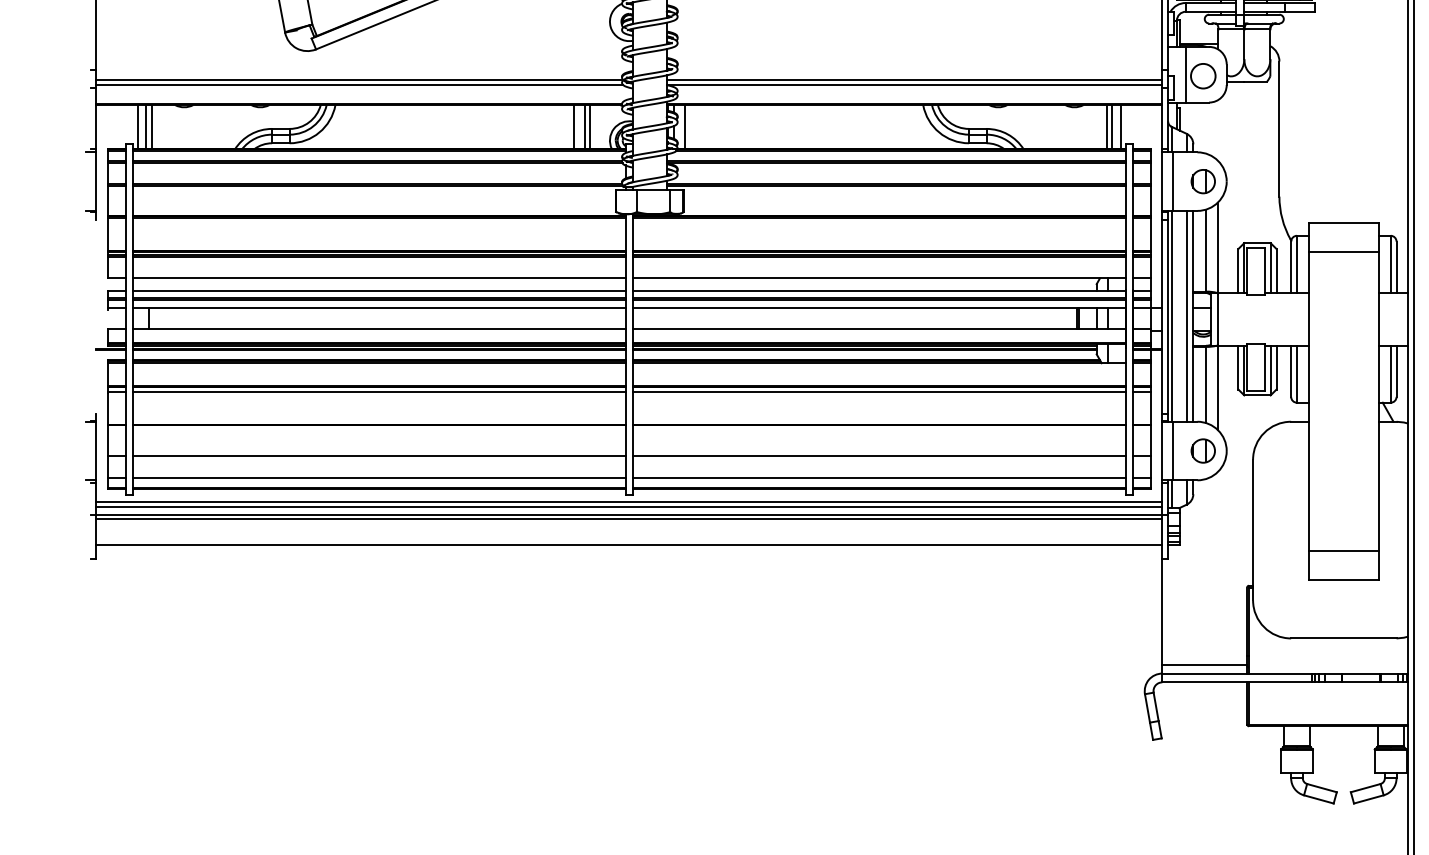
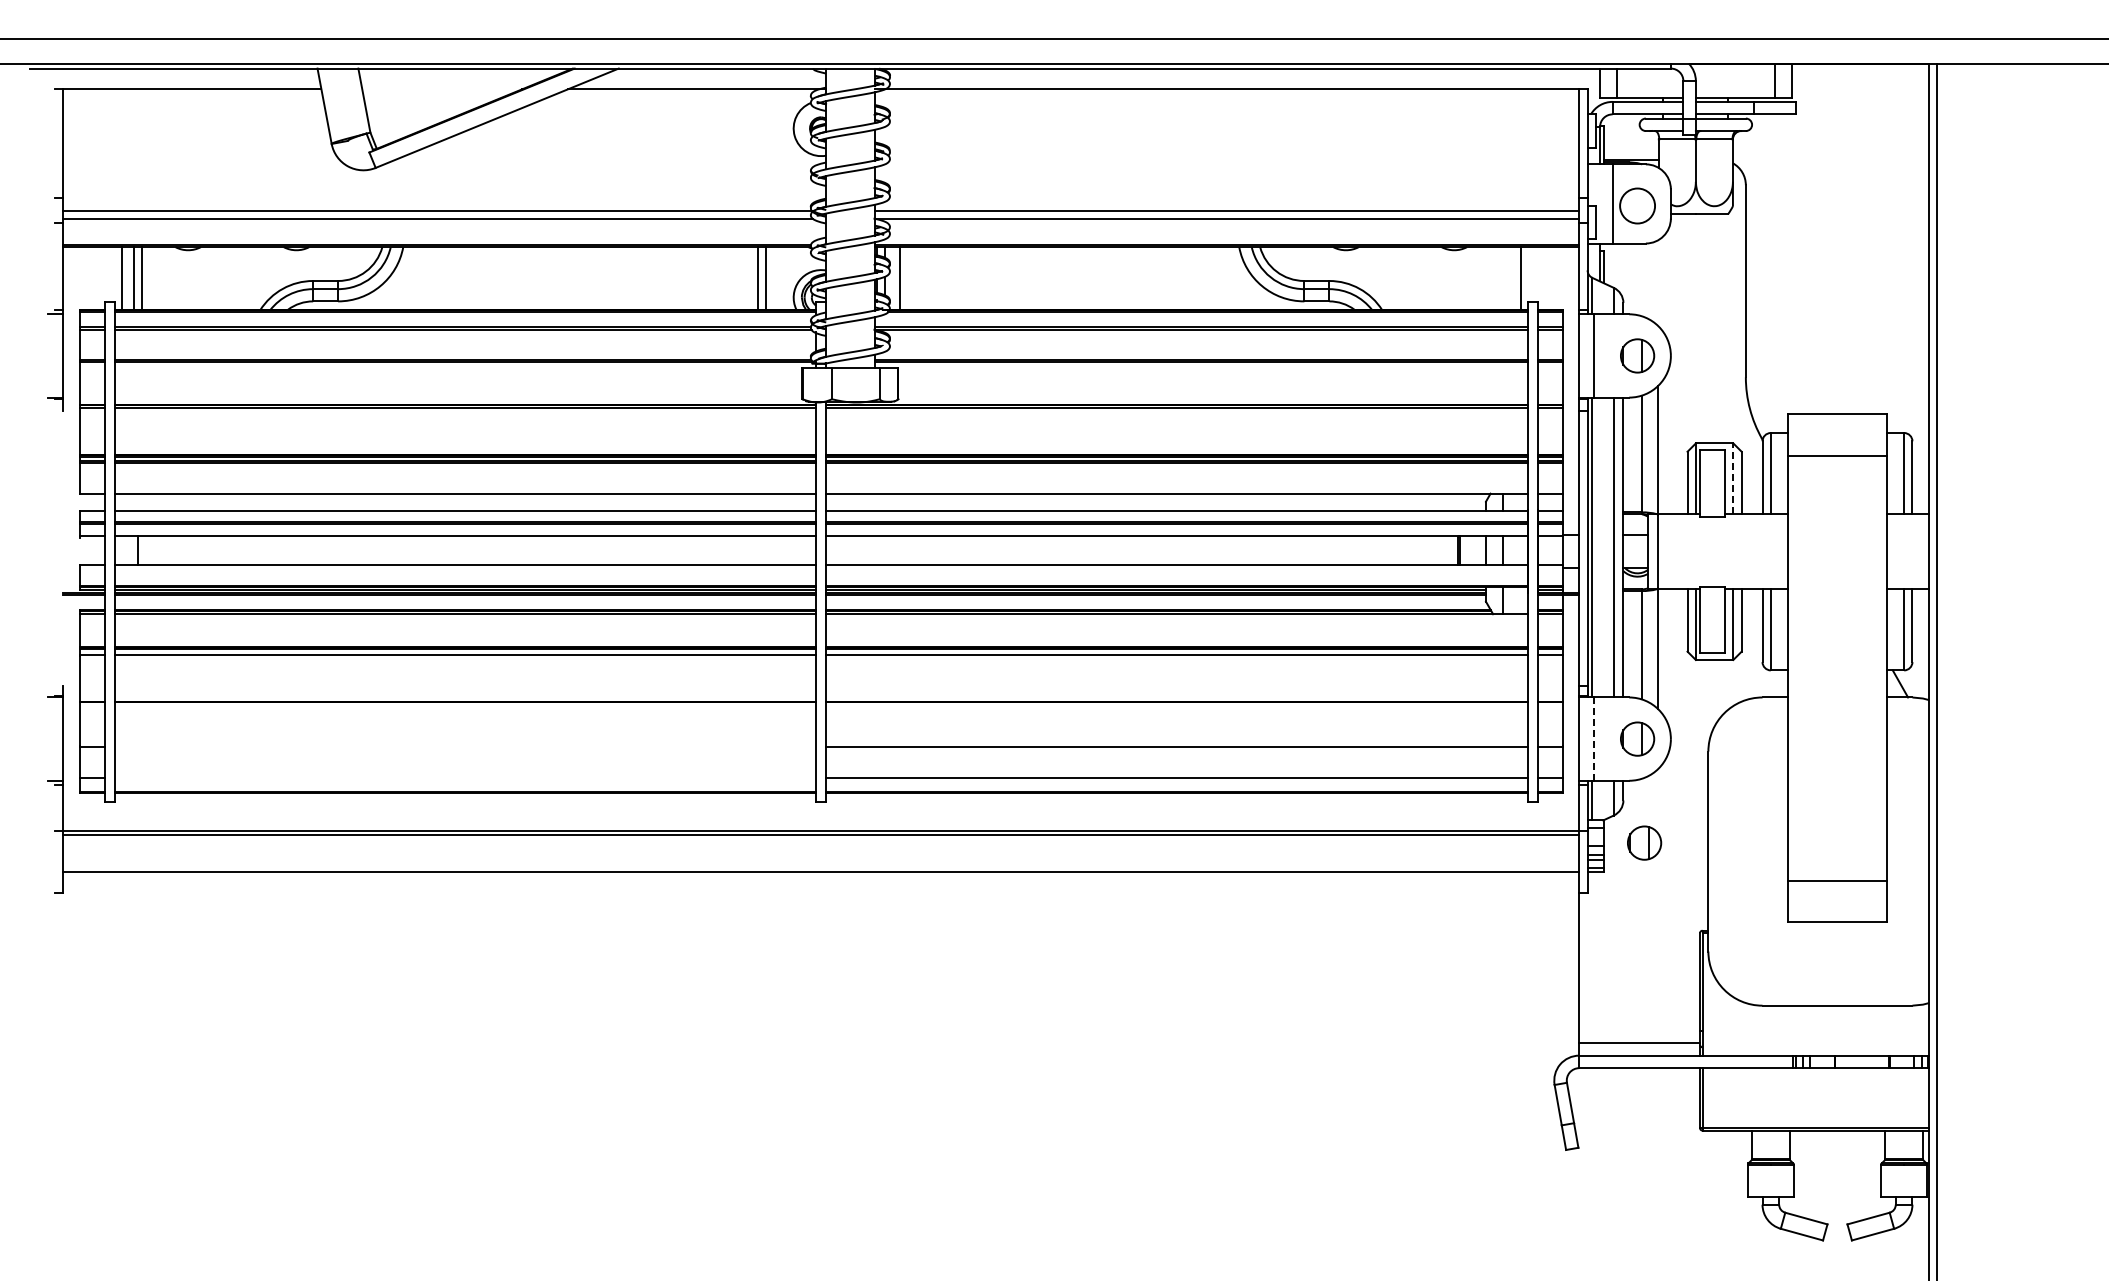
line: (573, 127) -> (742, 278), removed
line: (1106, 127) -> (1500, 278), removed
line: (1112, 127) -> (1508, 278), removed
line: (1270, 267) -> (1733, 478), solid -> dashed
line: (1173, 451) -> (1594, 739), solid -> dashed
line: (379, 456) -> (465, 746), removed
line: (379, 478) -> (465, 777), removed
line: (629, 501) -> (821, 811), removed
line: (629, 506) -> (821, 818), removed
part: (1208, 523) -> (1644, 842), added

